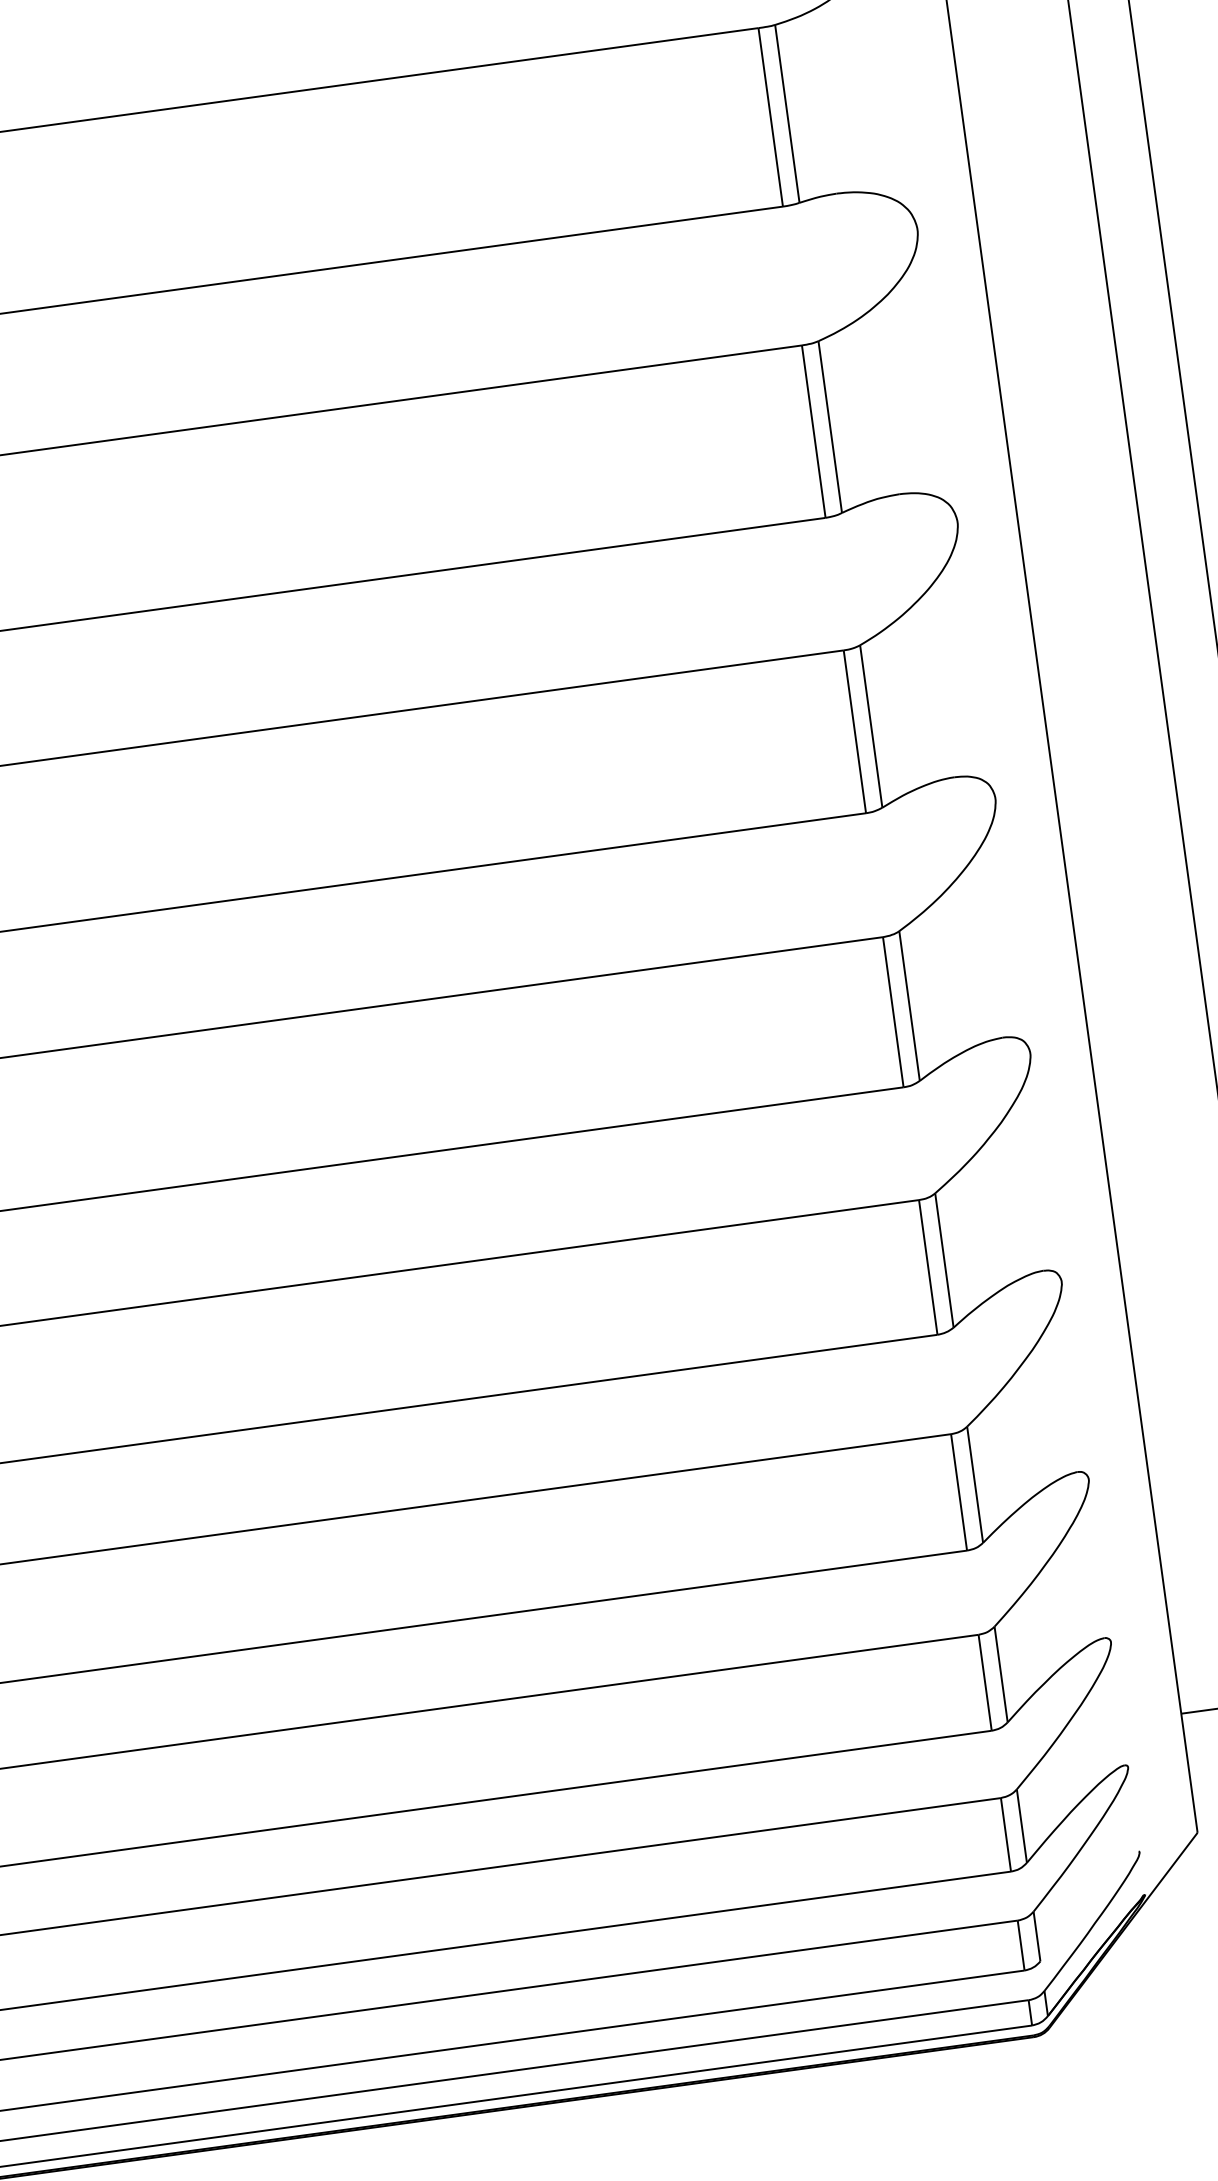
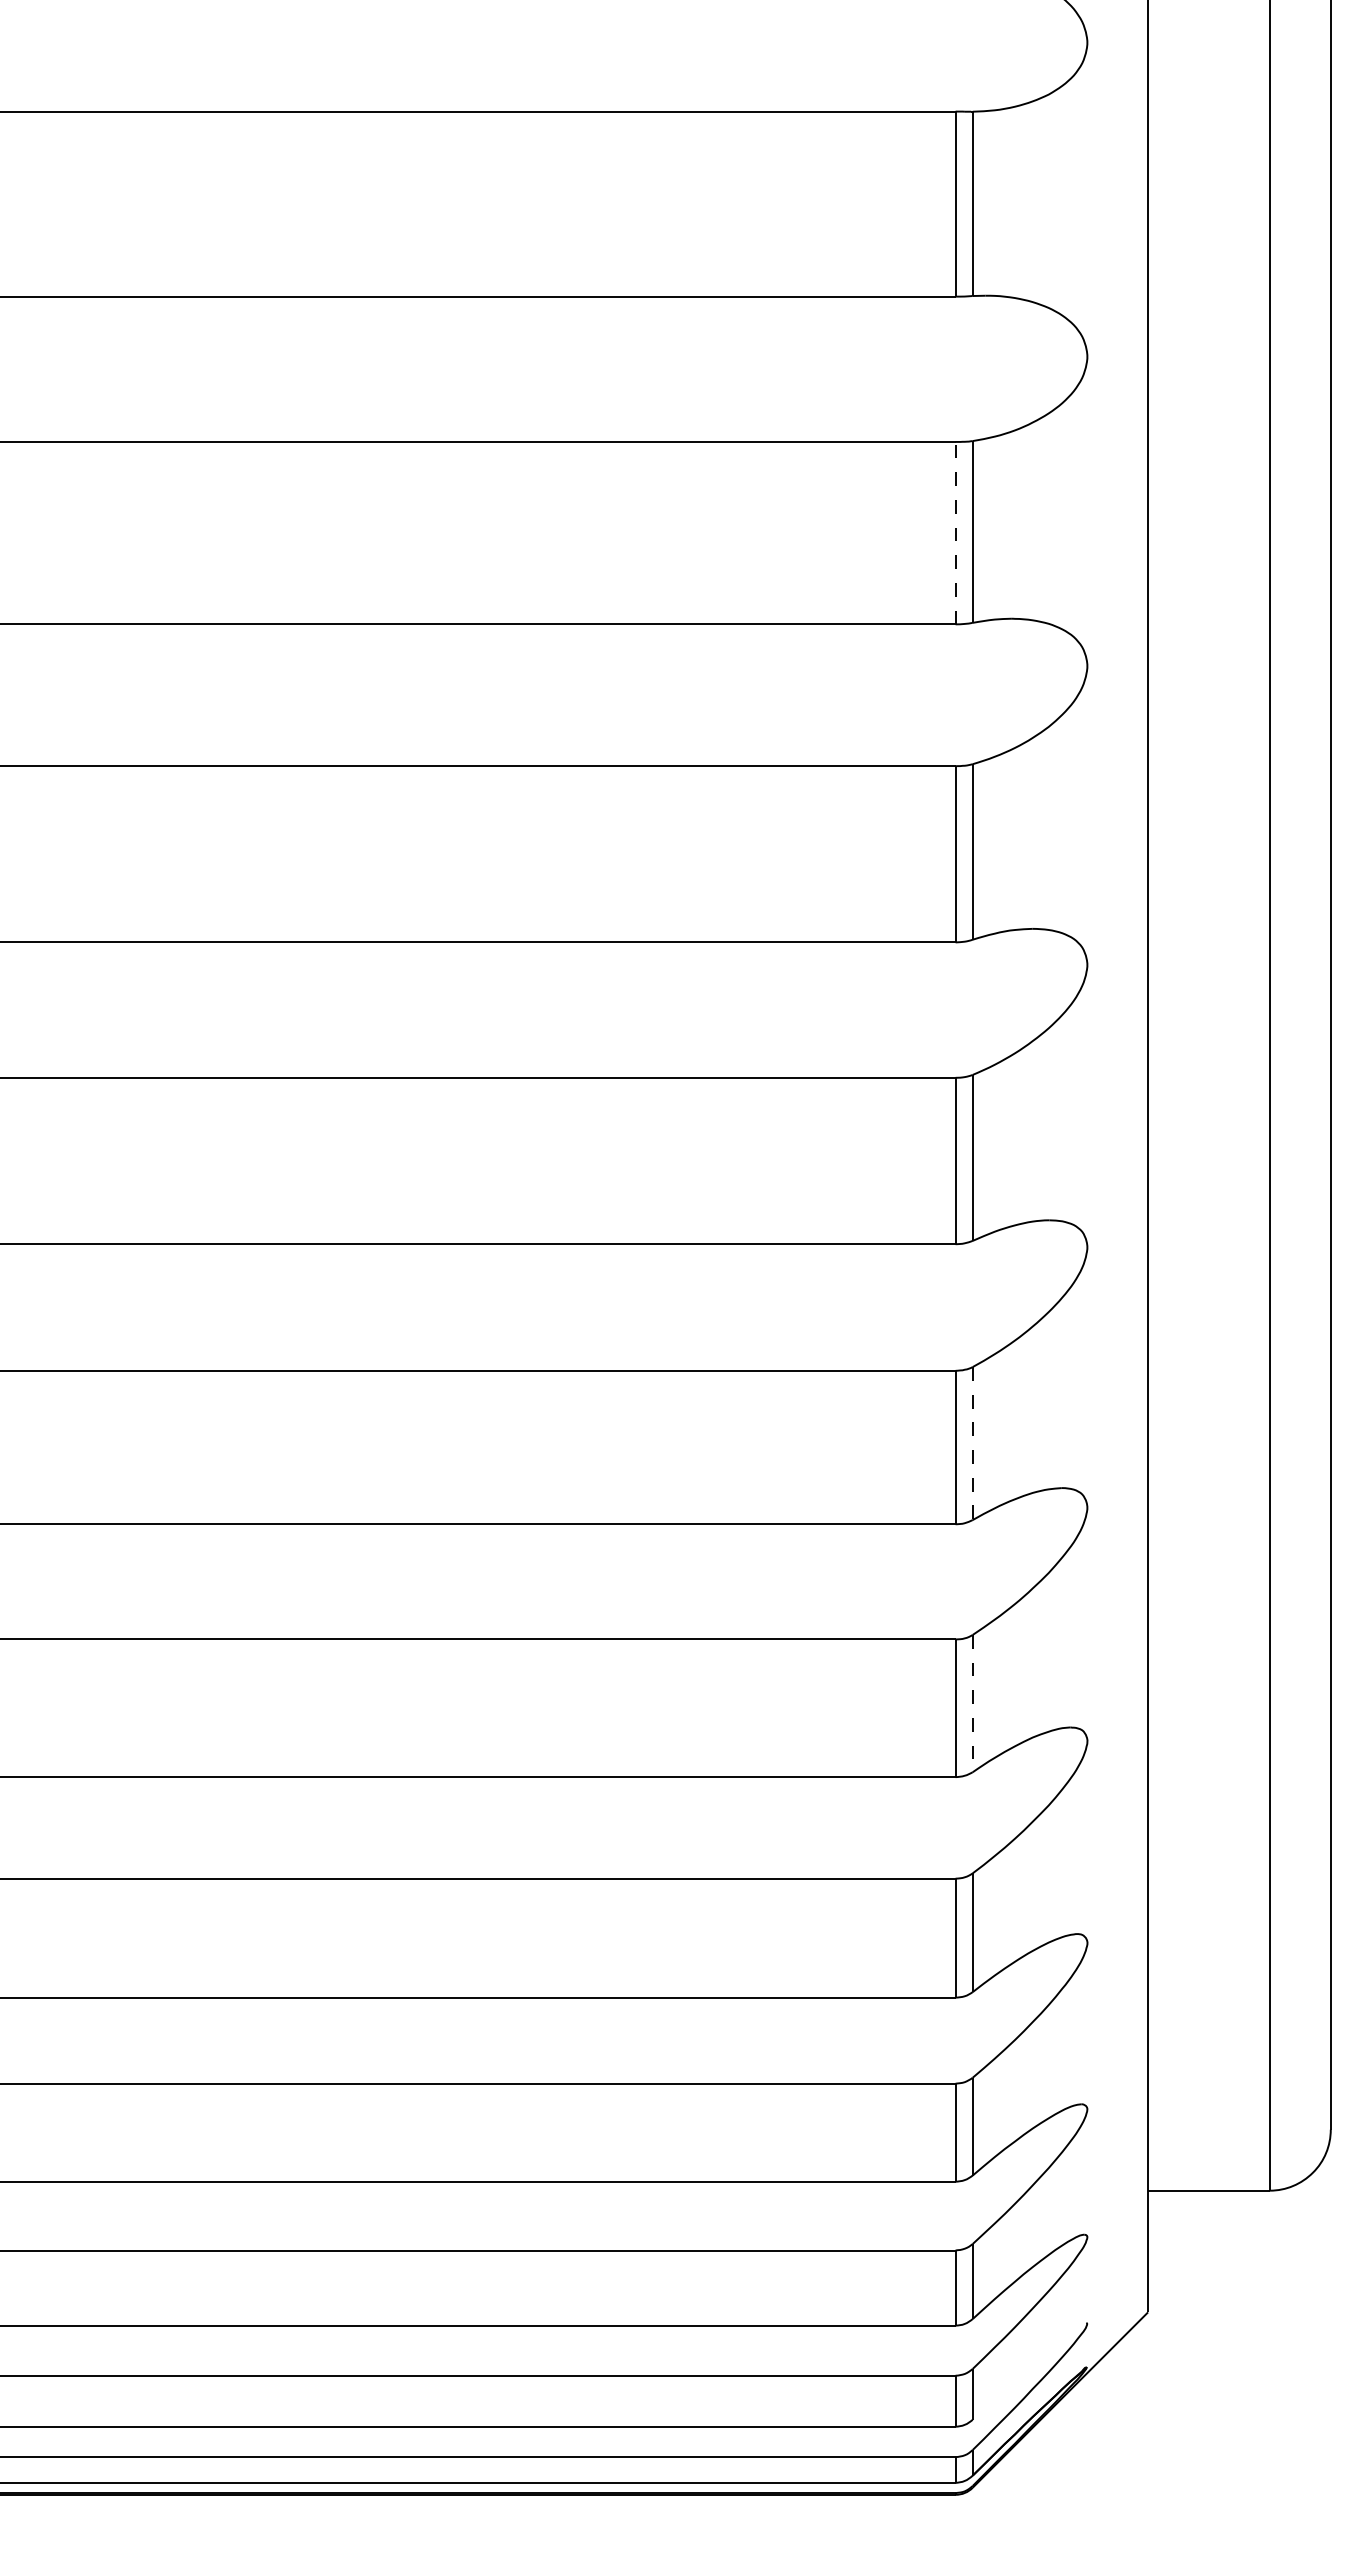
line: (770, 116) -> (955, 532), solid -> dashed
line: (909, 1006) -> (972, 1443), solid -> dashed
line: (944, 1260) -> (972, 1703), solid -> dashed

